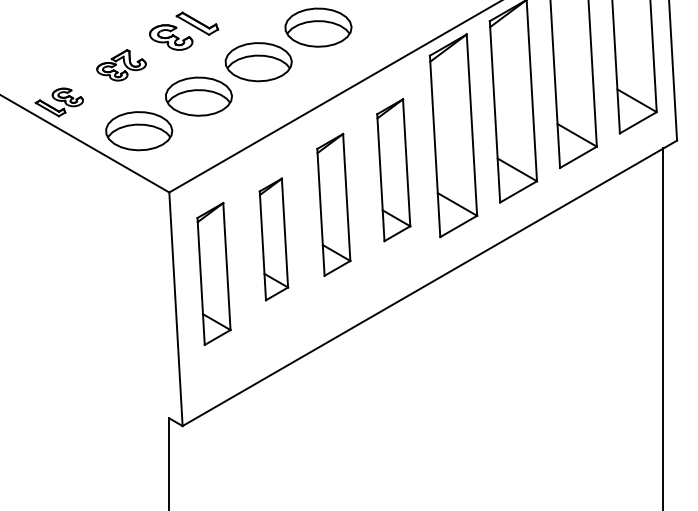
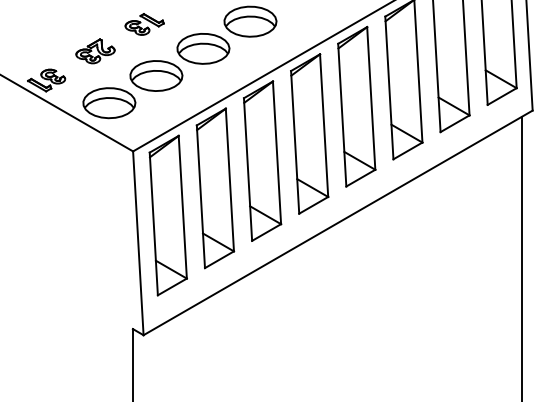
part: (183, 30) -> (144, 23), size x0.71
part: (393, 169) -> (309, 133), size x1.43
part: (333, 204) -> (262, 160), size x1.43
part: (273, 239) -> (215, 188), size x1.67
part: (213, 273) -> (167, 215), size x1.43

